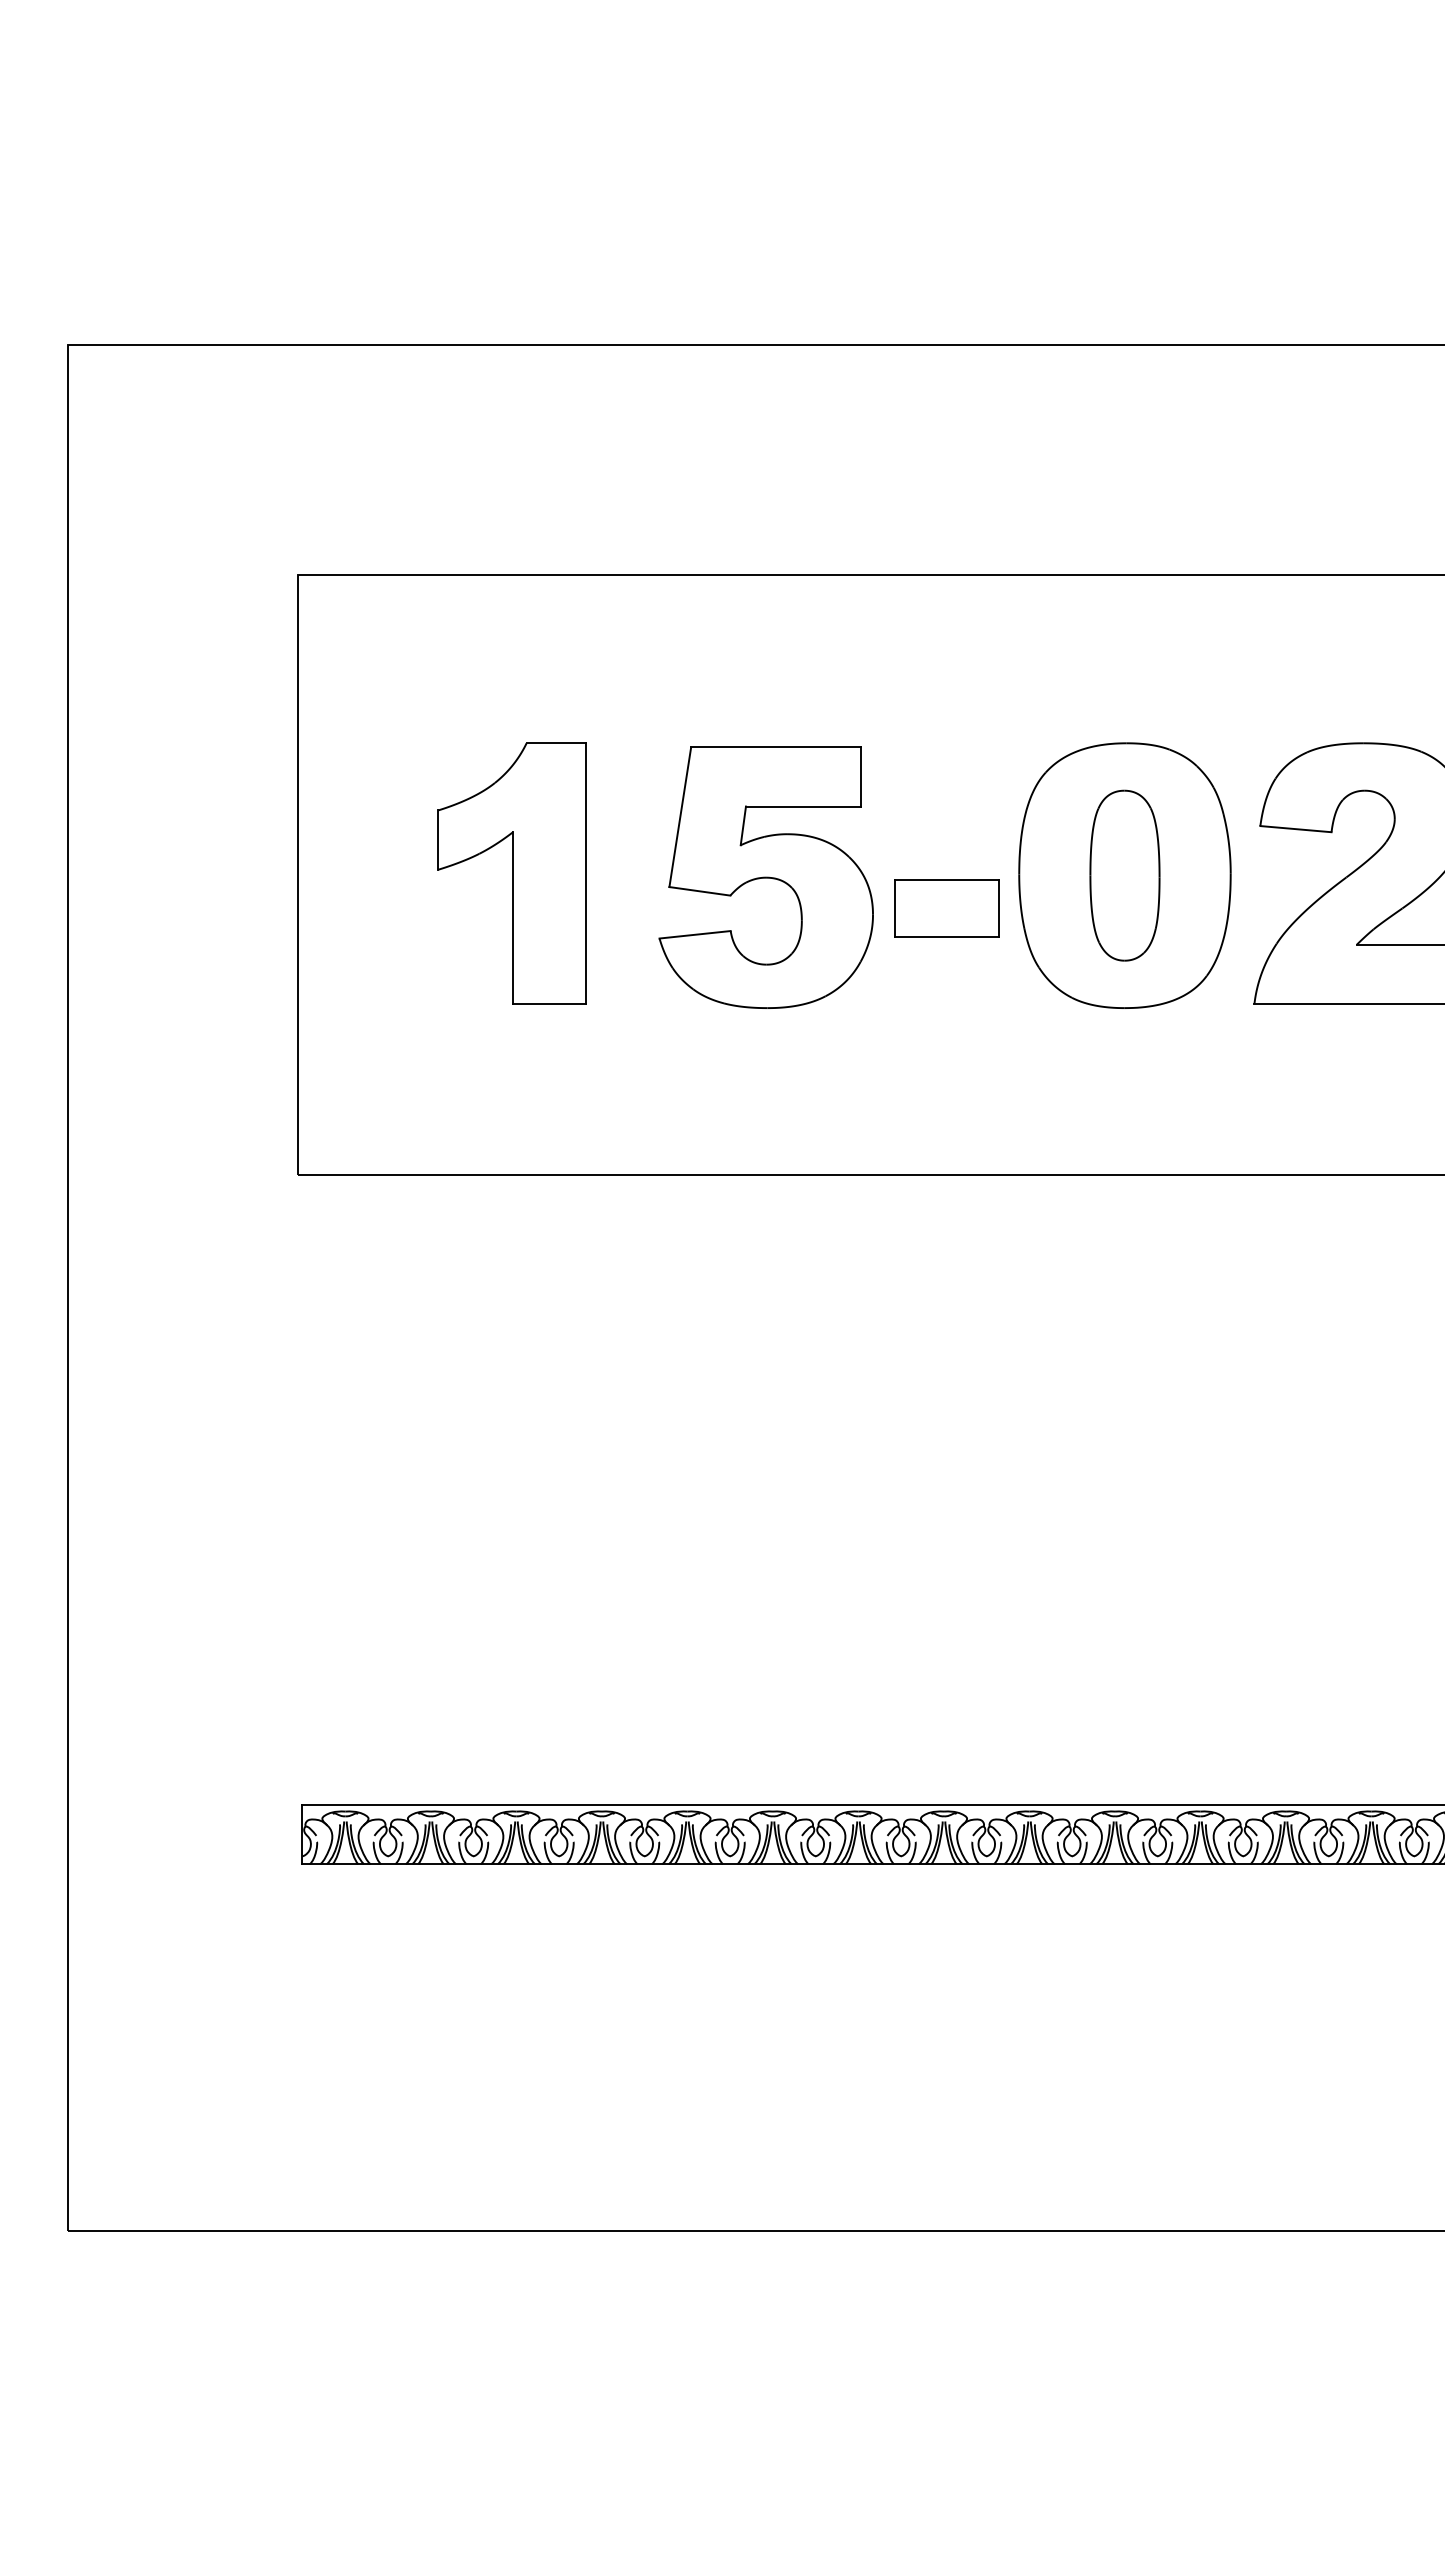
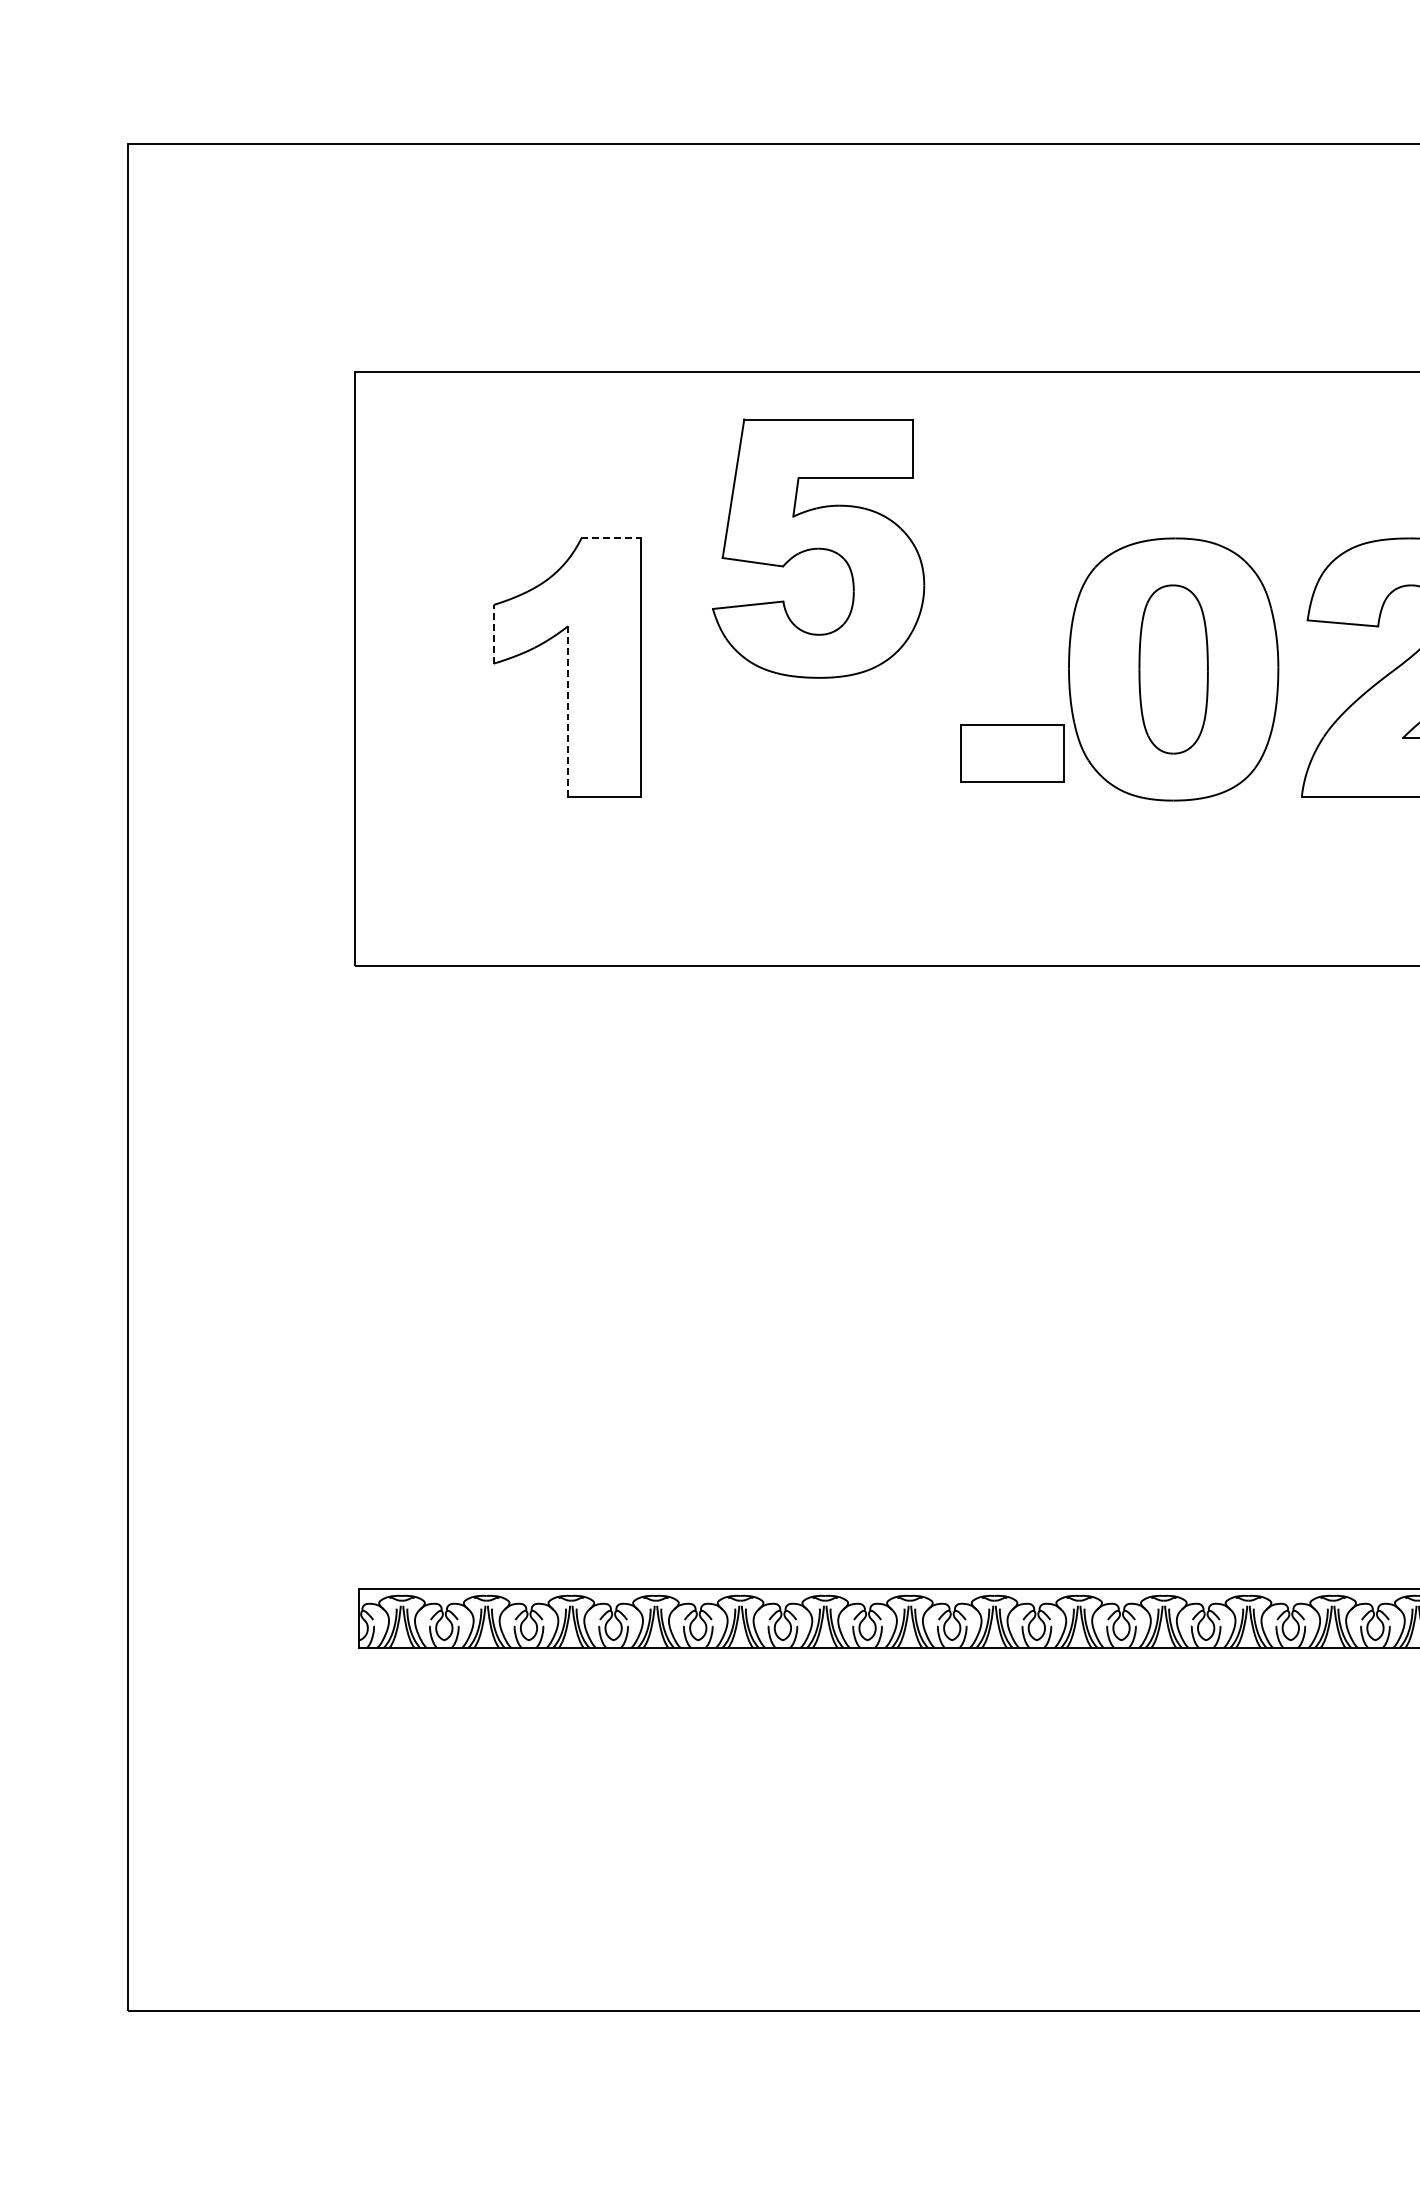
line: (556, 743) -> (610, 538), solid -> dashed
line: (438, 840) -> (494, 634), solid -> dashed
part: (765, 877) -> (817, 548), moved
part: (946, 908) -> (1011, 753), moved
line: (513, 917) -> (568, 710), solid -> dashed

